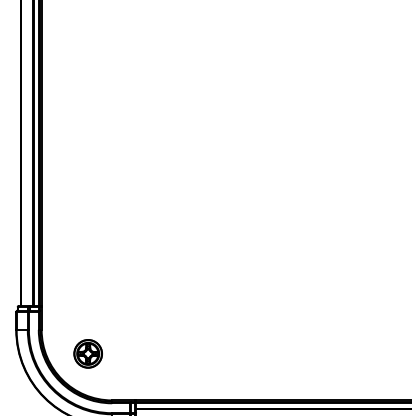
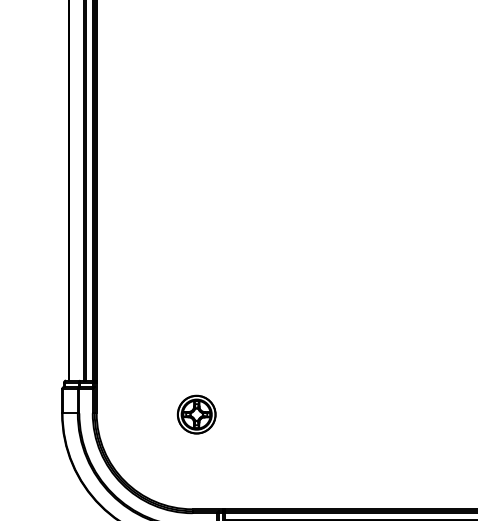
part: (87, 353) -> (195, 414), moved

